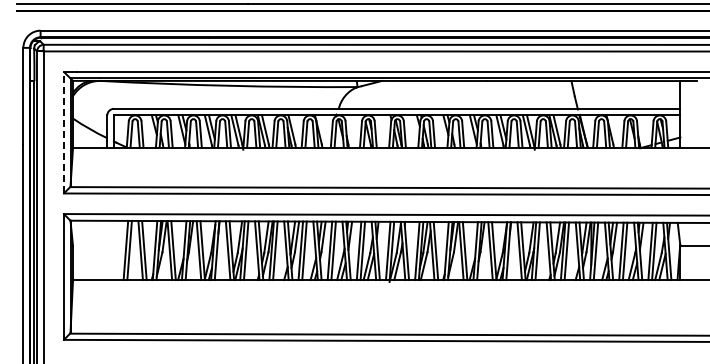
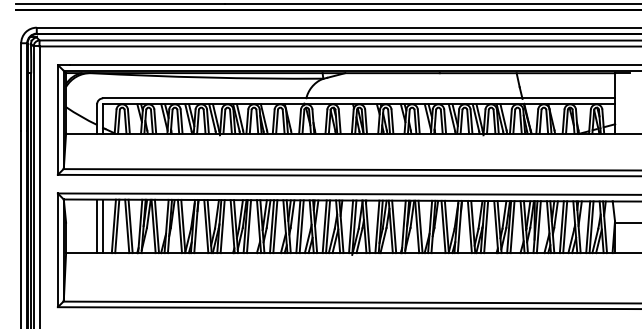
line: (63, 132) -> (57, 119), dashed -> solid
line: (107, 250) -> (97, 226), added
line: (113, 250) -> (102, 226), added

